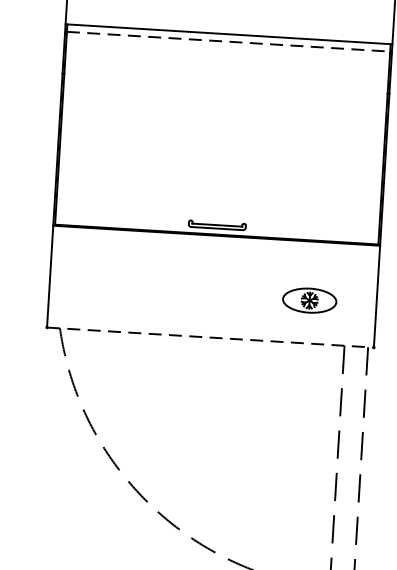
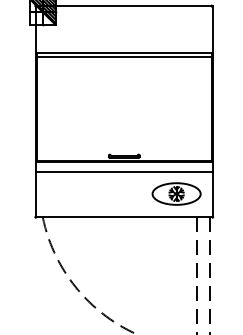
line: (228, 42) -> (124, 57), dashed -> solid
line: (214, 254) -> (123, 172), added
part: (309, 299) -> (176, 193), size x1.67
line: (210, 338) -> (124, 217), dashed -> solid

